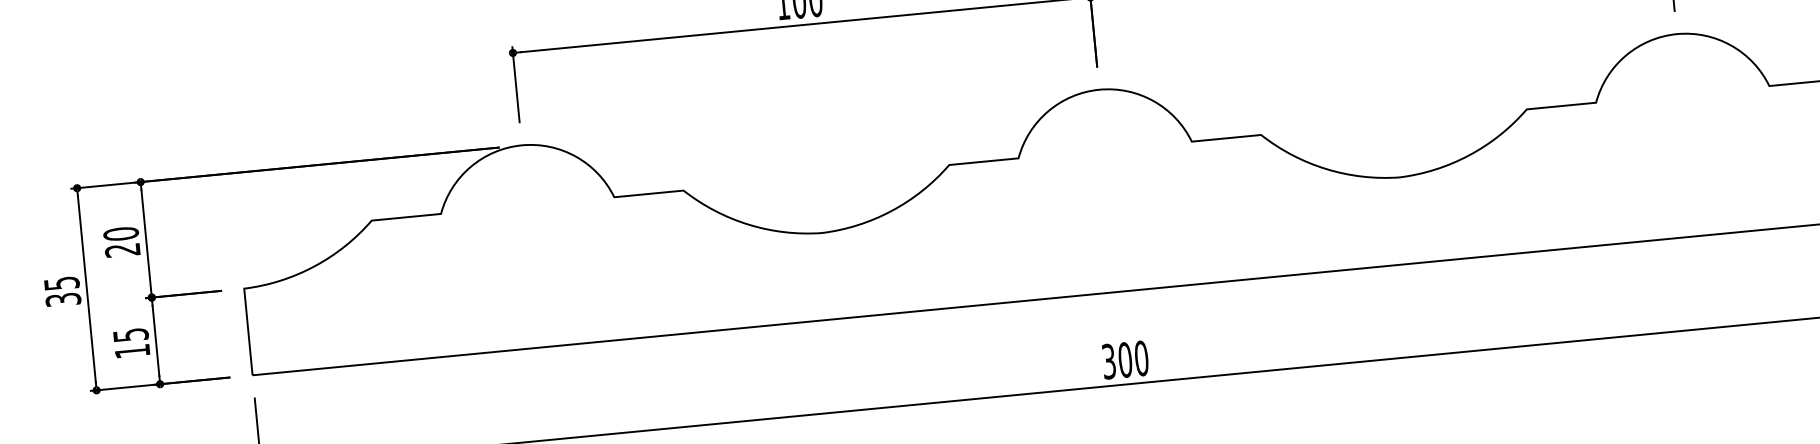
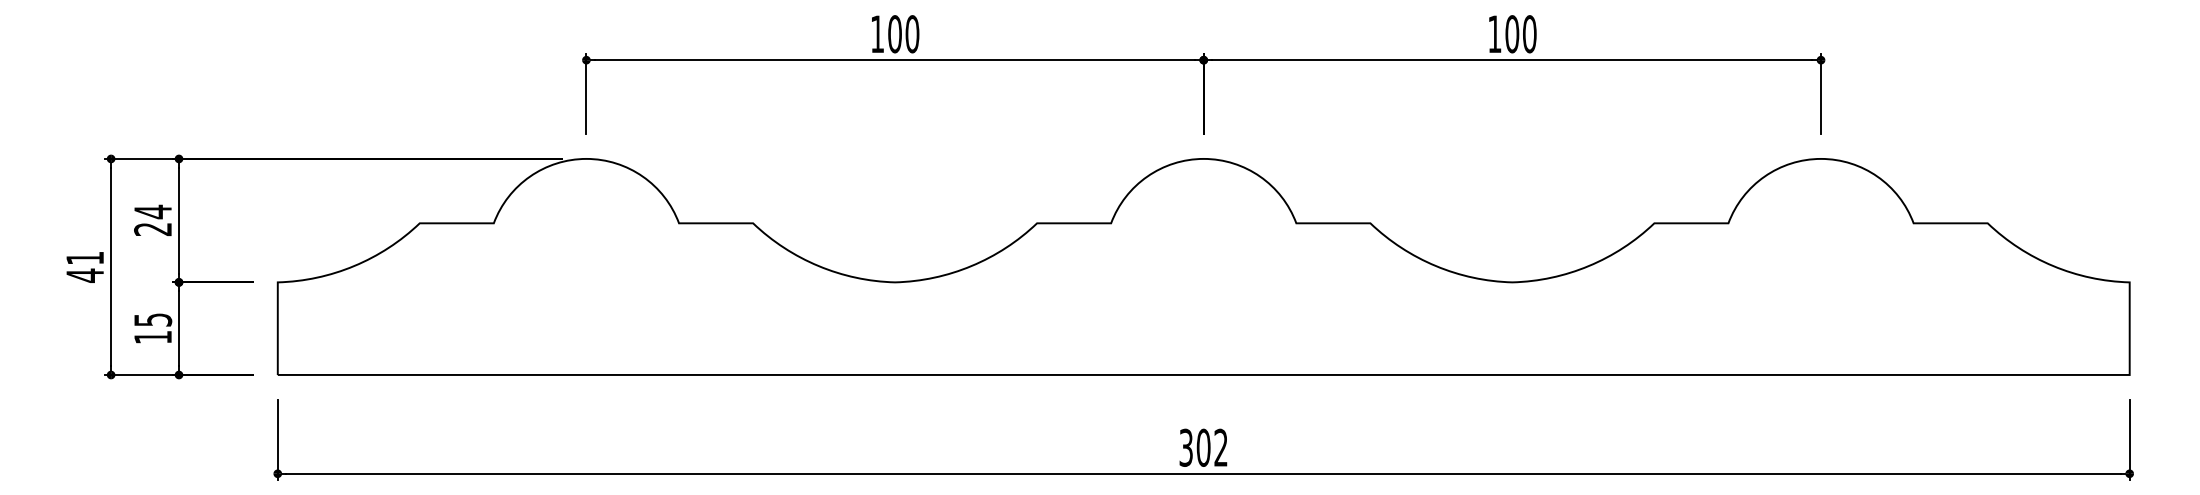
text: (121, 233) -> (153, 211), 20 -> 24
text: (62, 292) -> (85, 267), 35 -> 41
text: (1141, 358) -> (1220, 447), 300 -> 302

